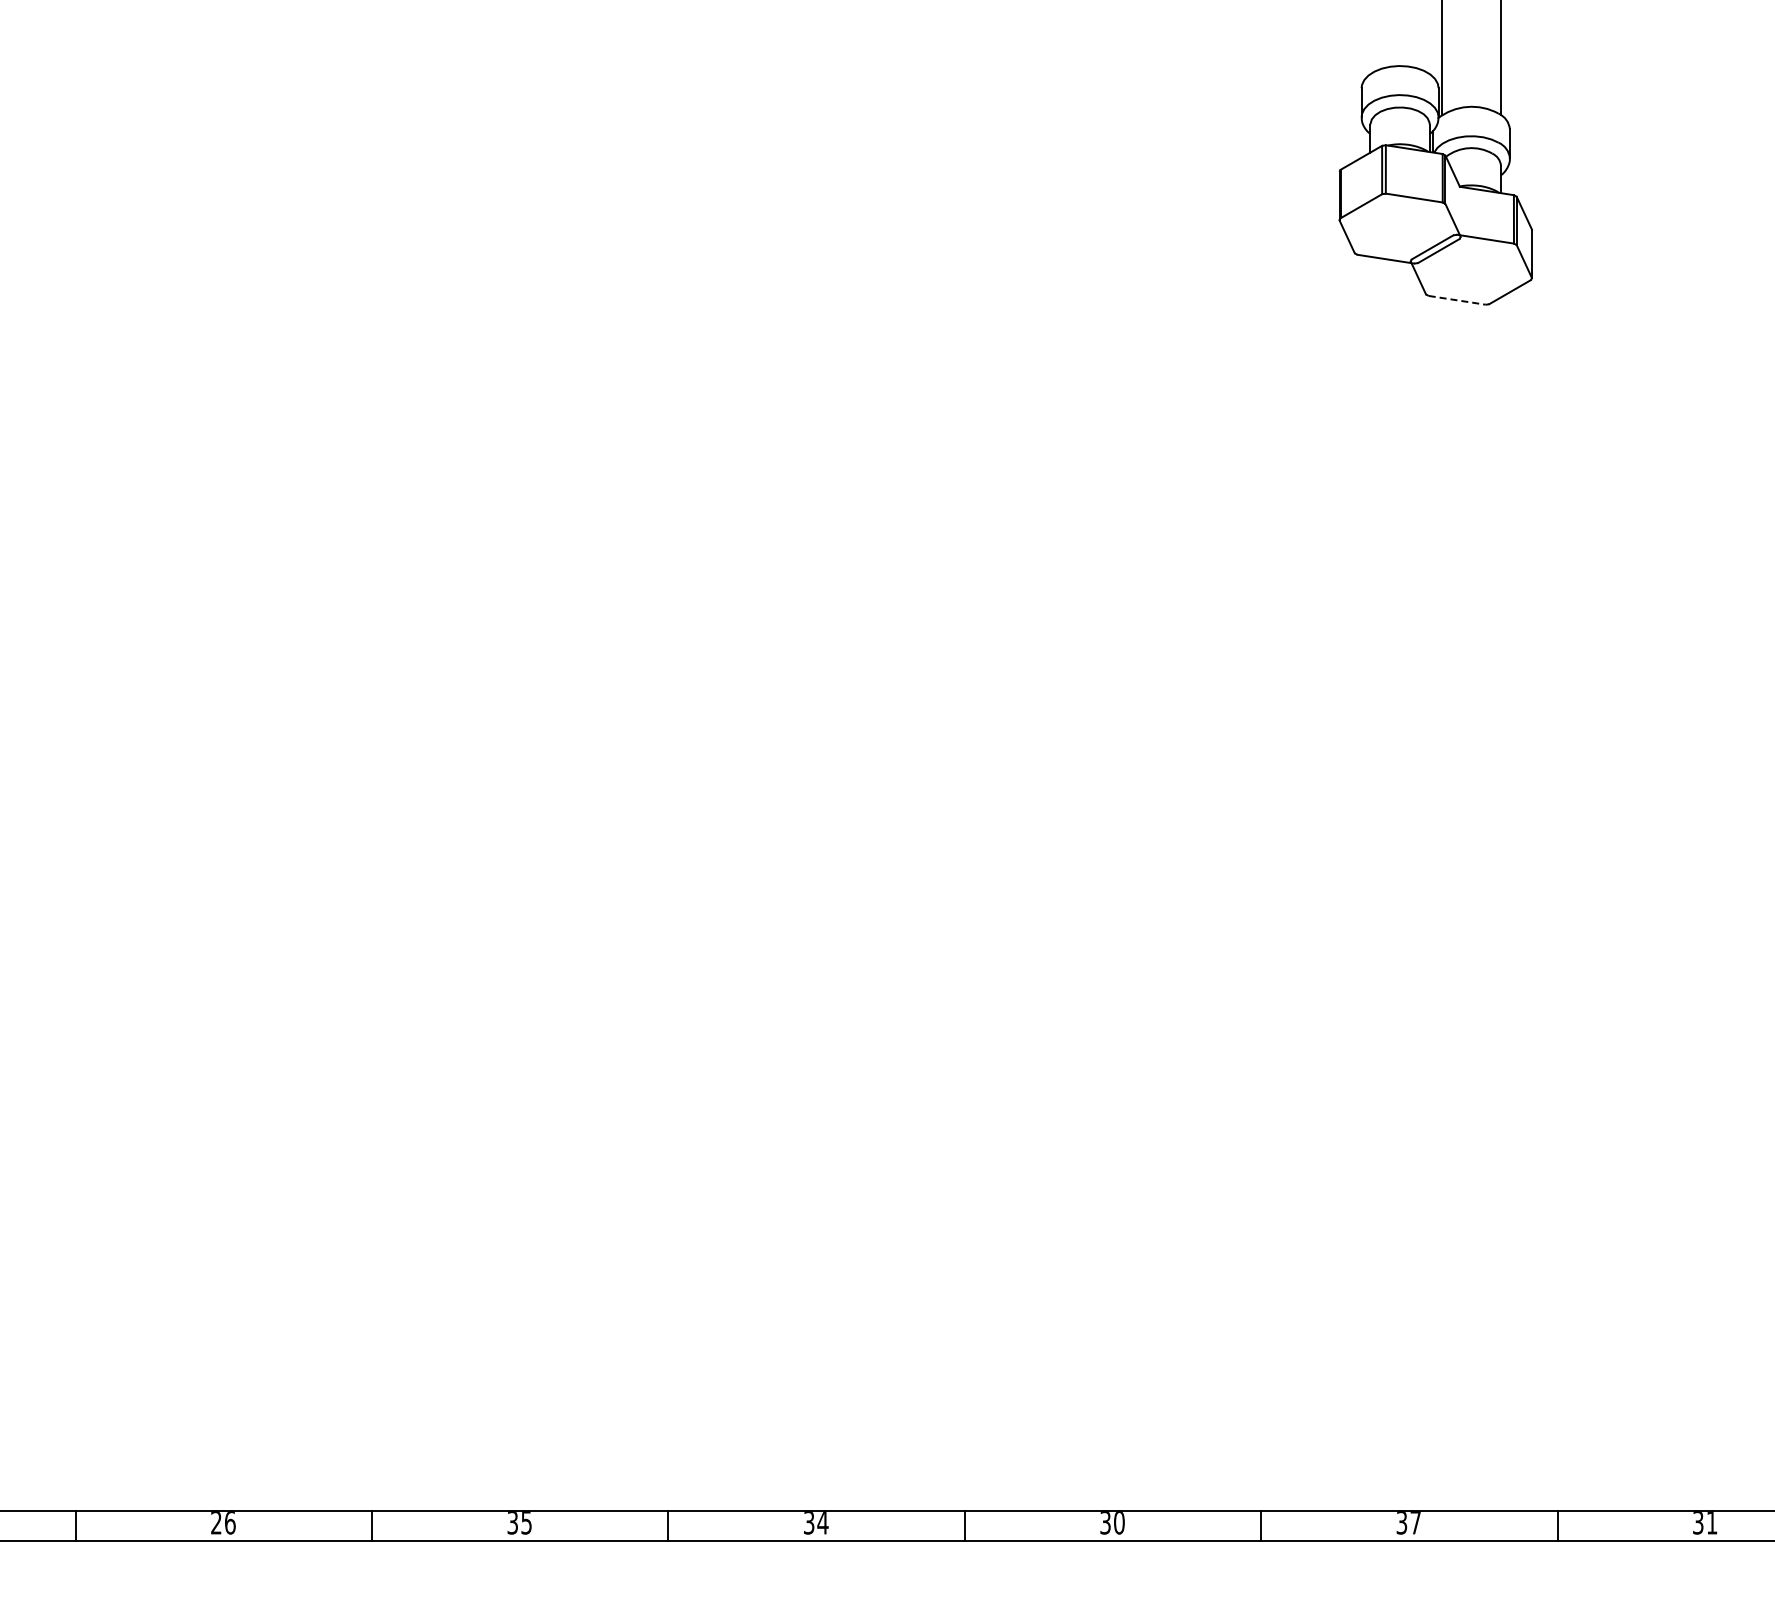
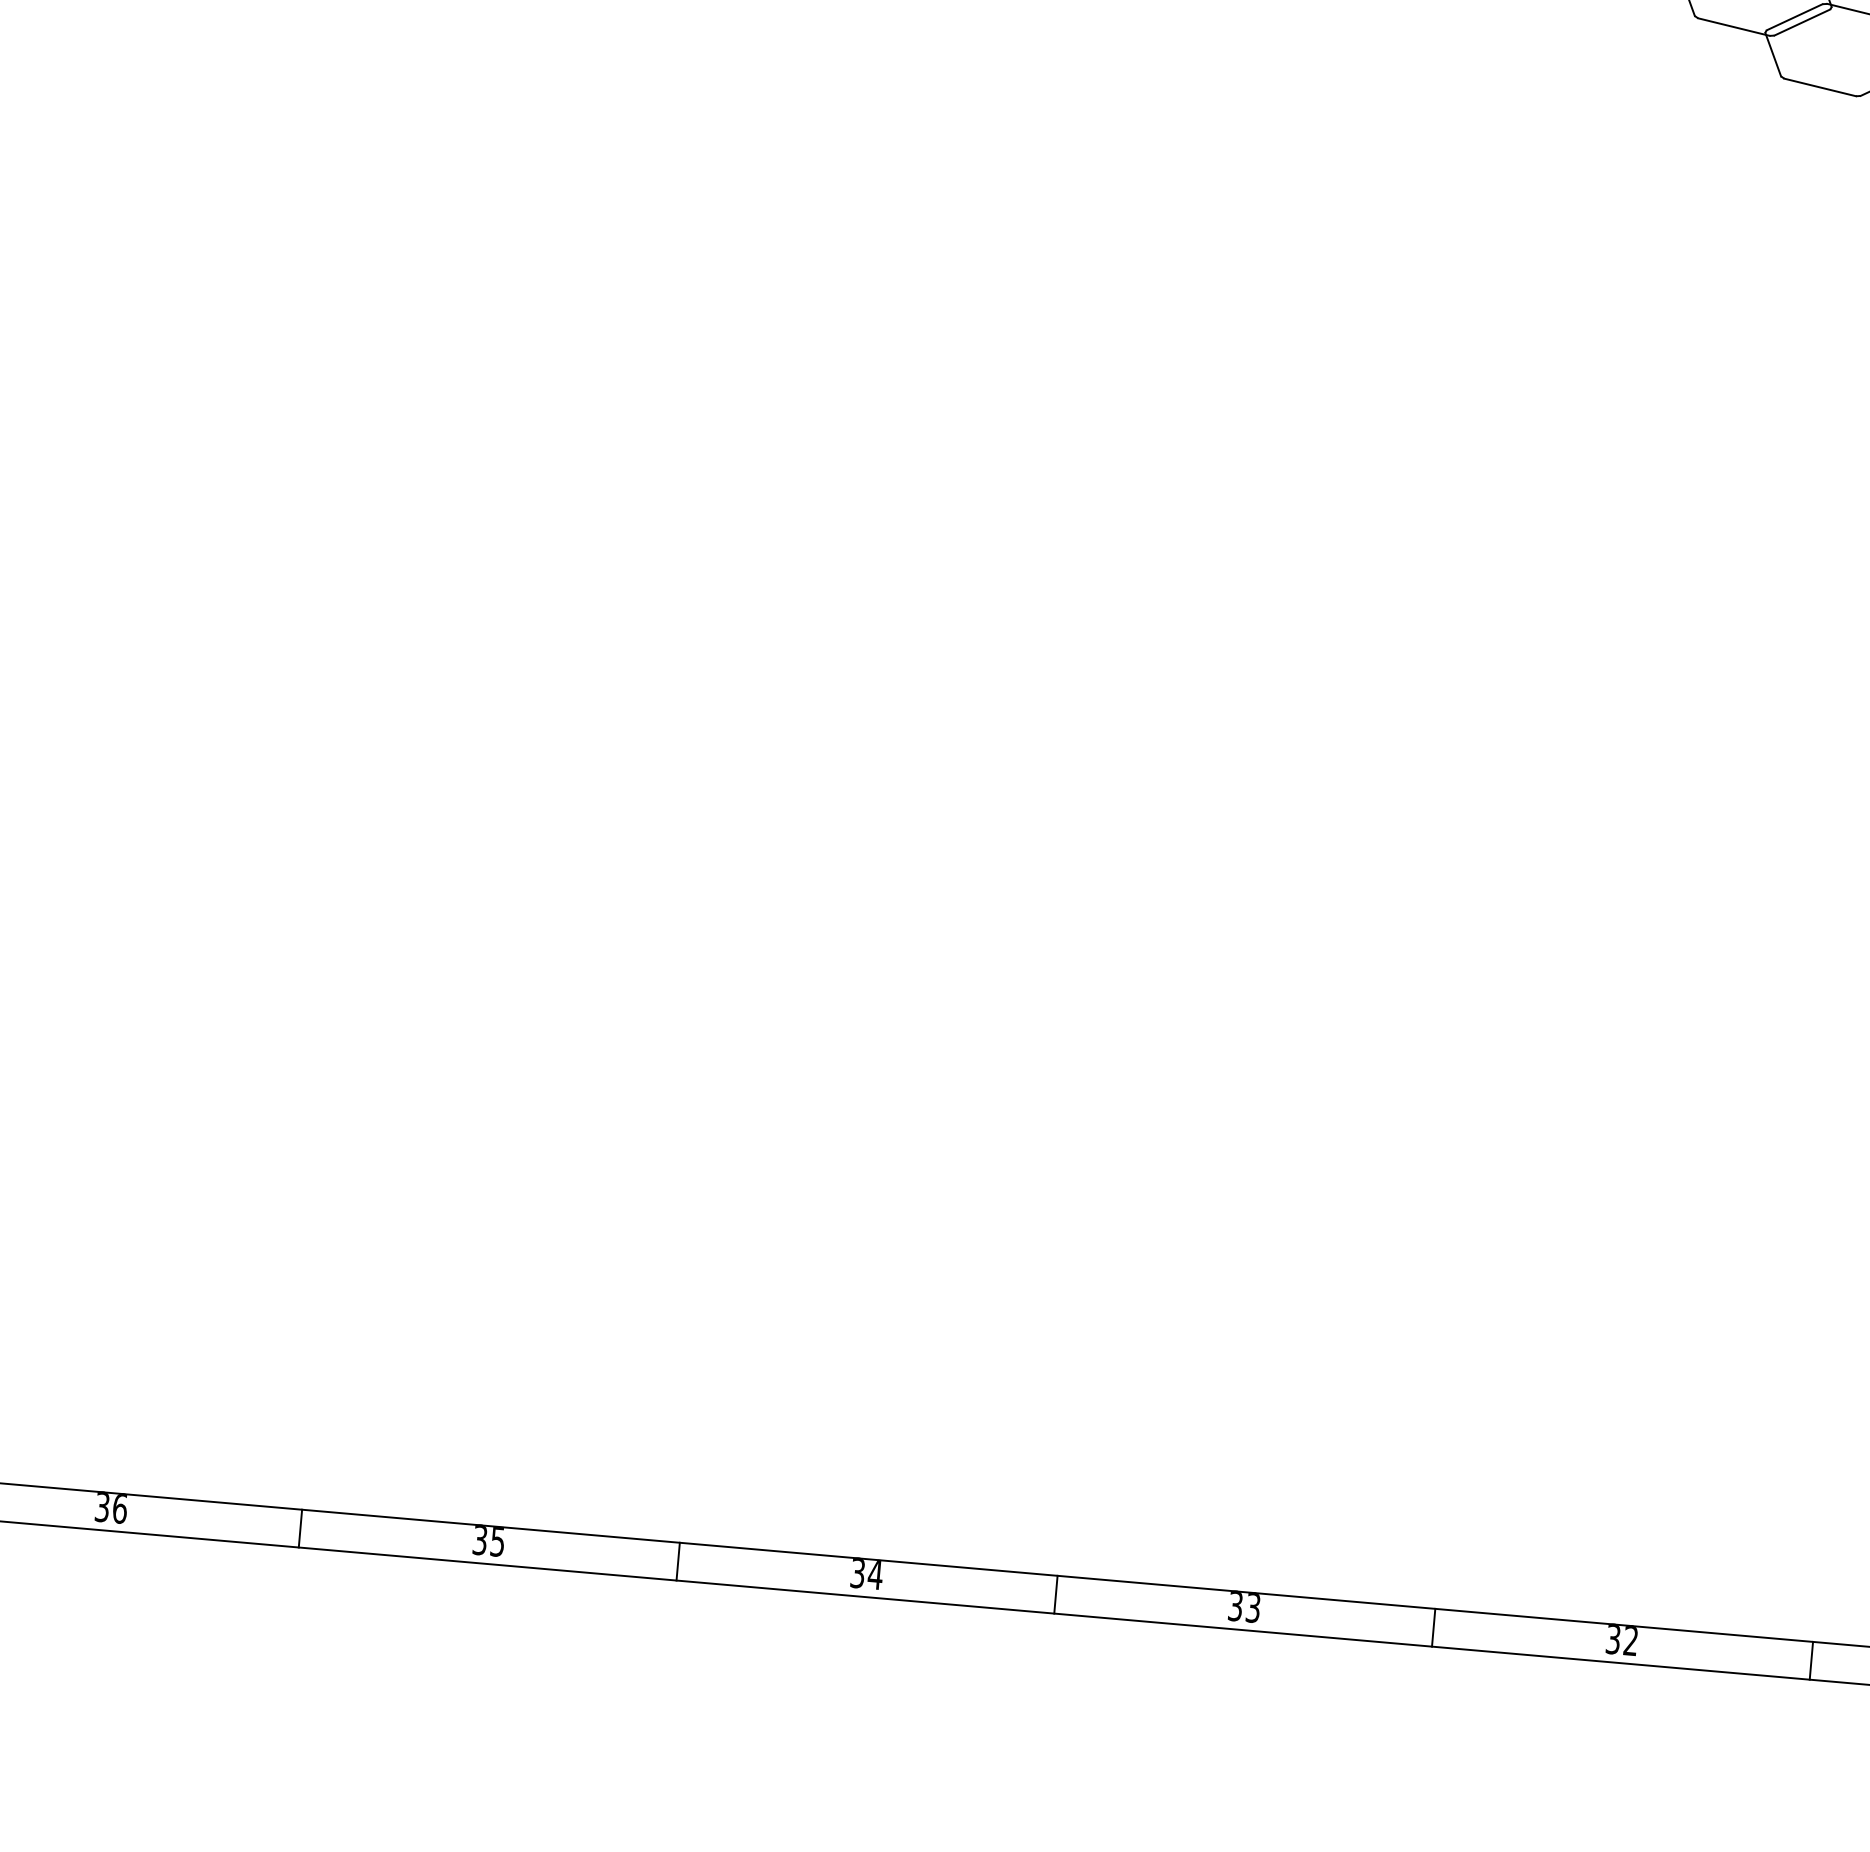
line: (1457, 300) -> (1820, 87), dashed -> solid
text: (216, 1523) -> (102, 1508), 26 -> 36
text: (1119, 1523) -> (1253, 1608), 30 -> 33
text: (1415, 1523) -> (1630, 1641), 37 -> 32

